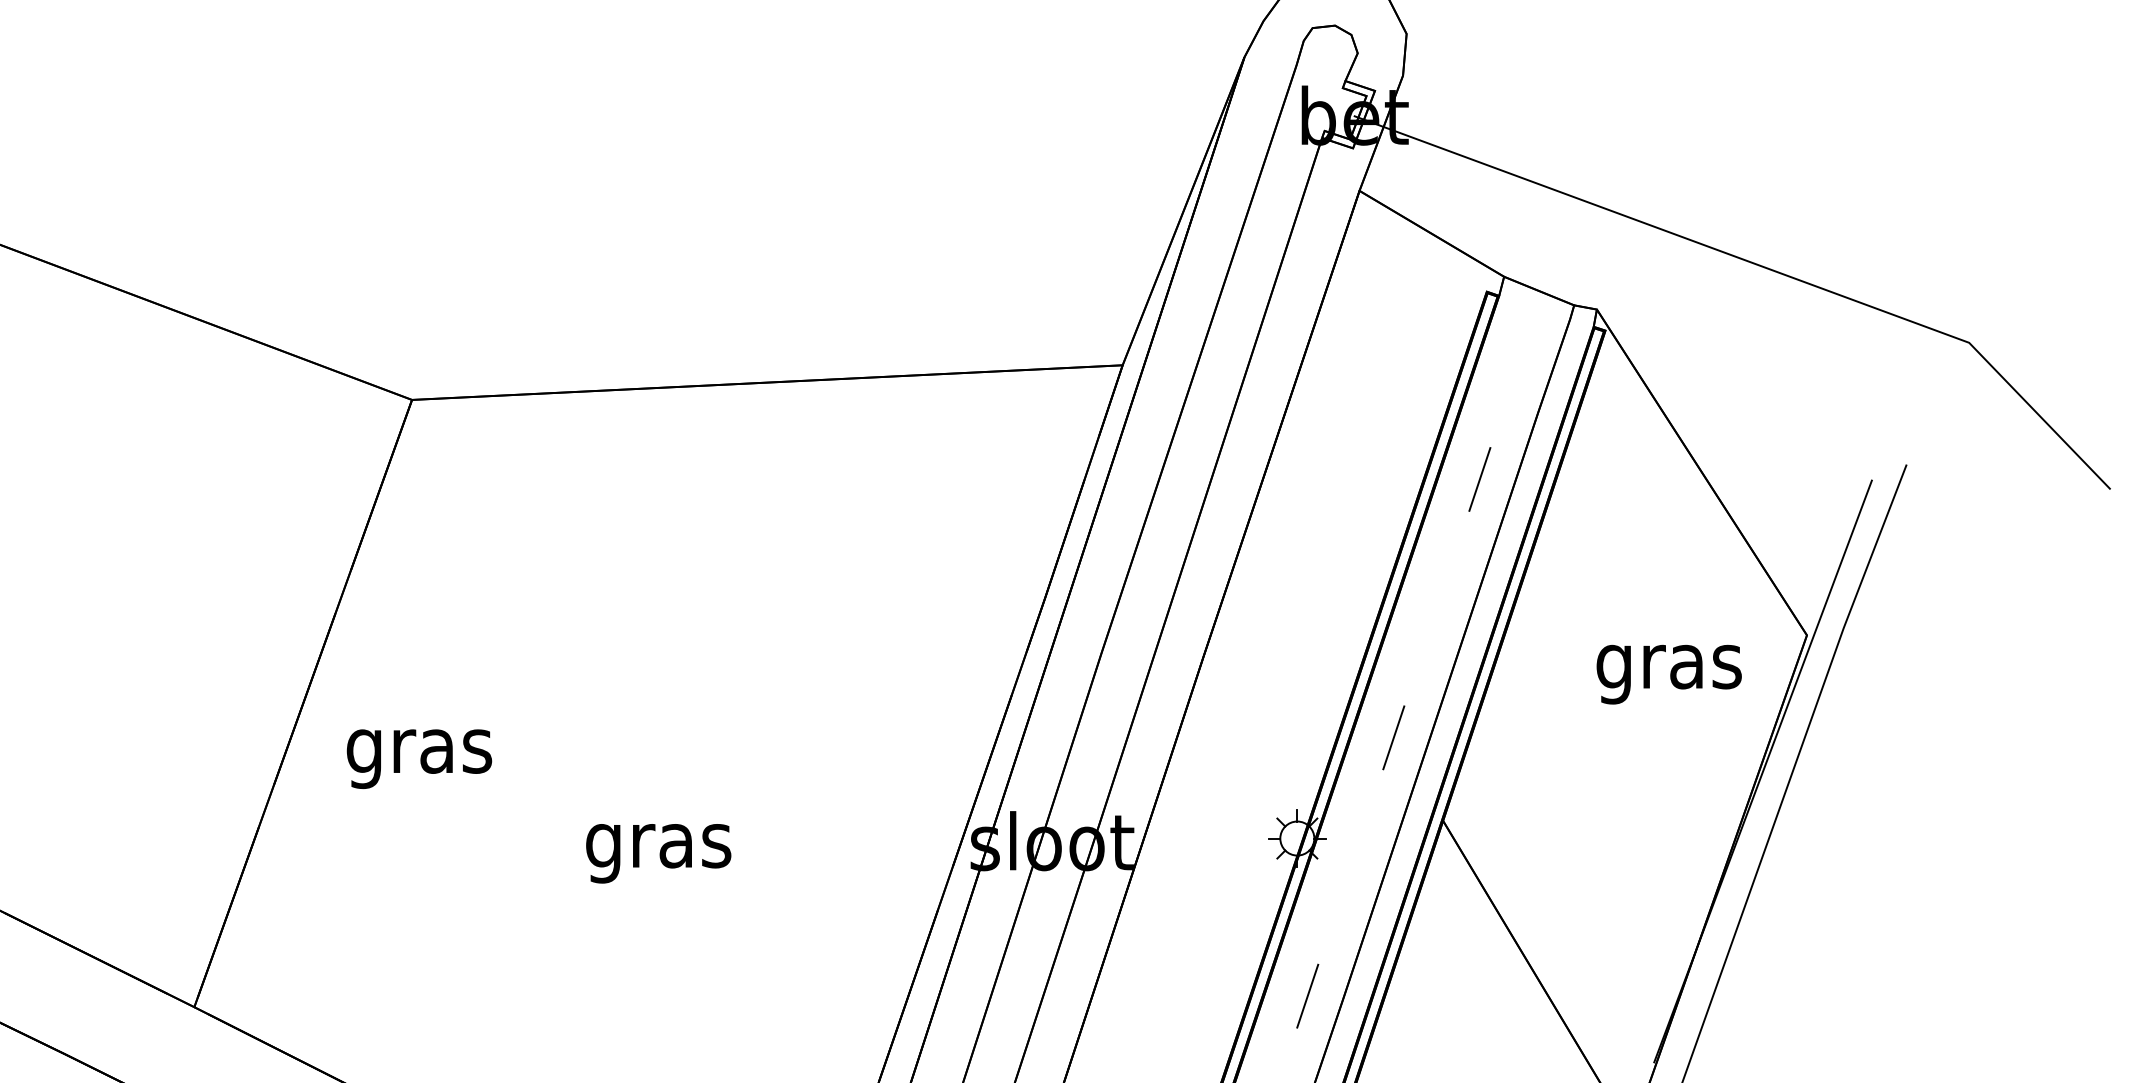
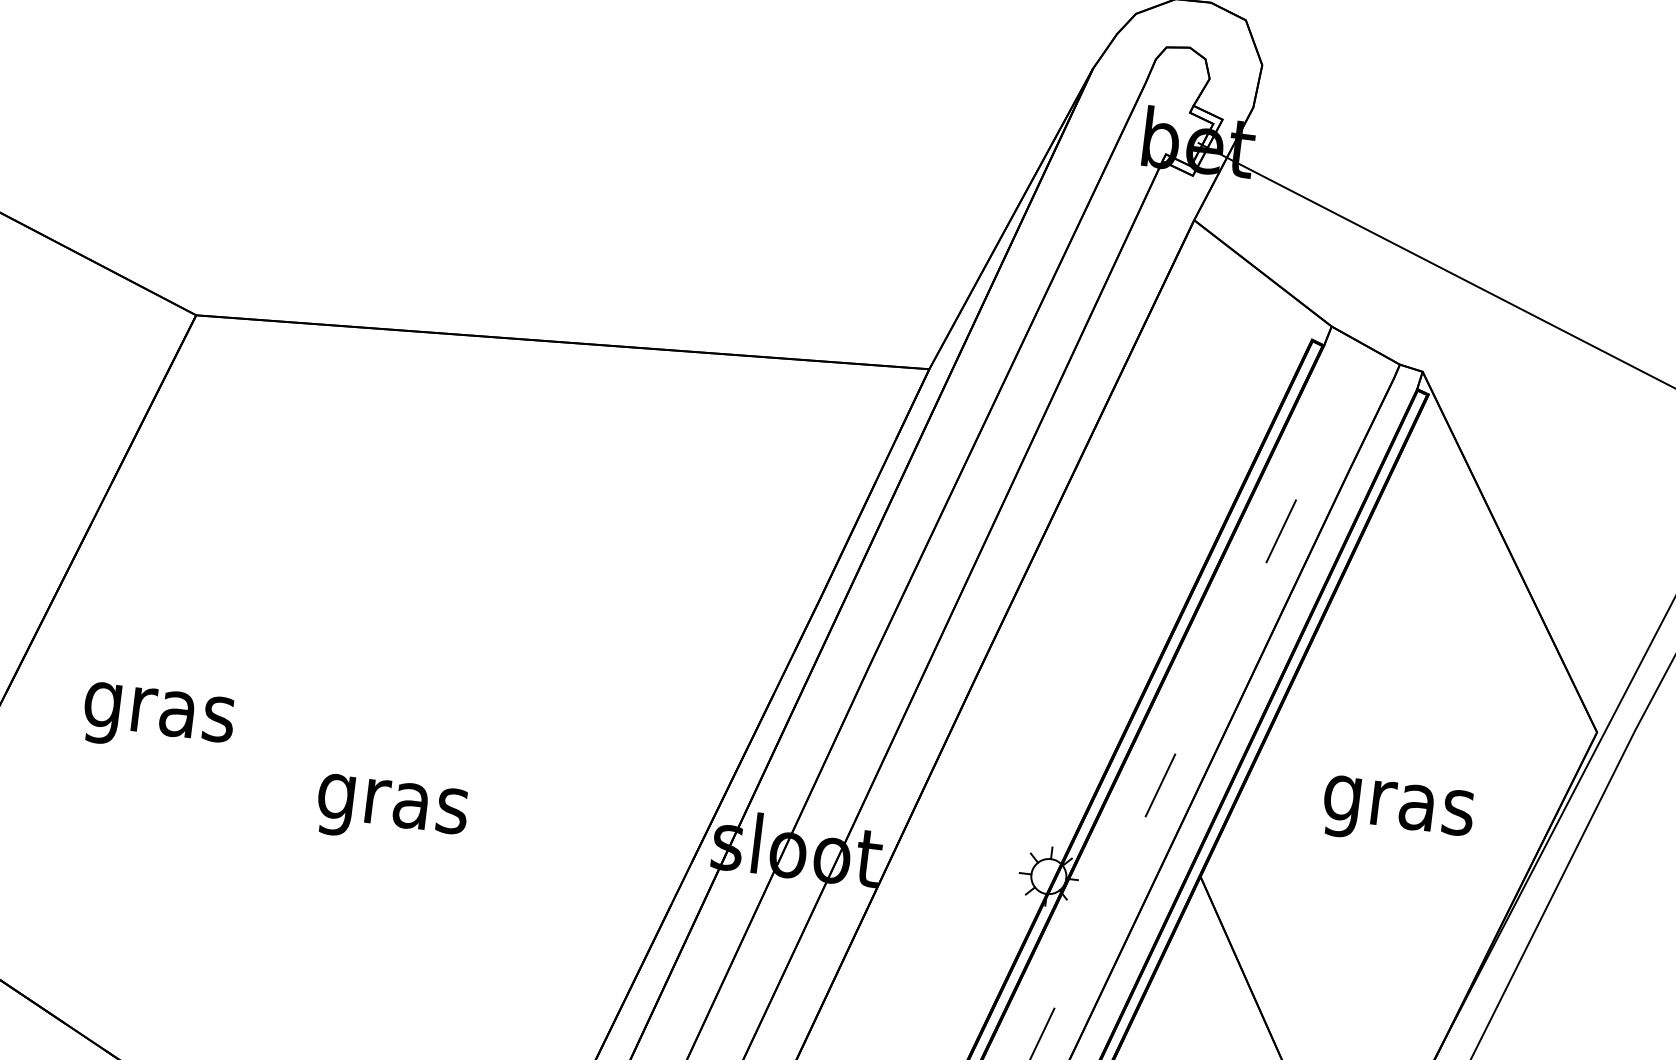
text: (1668, 674) -> (1397, 813), moved
text: (419, 758) -> (158, 719), moved

